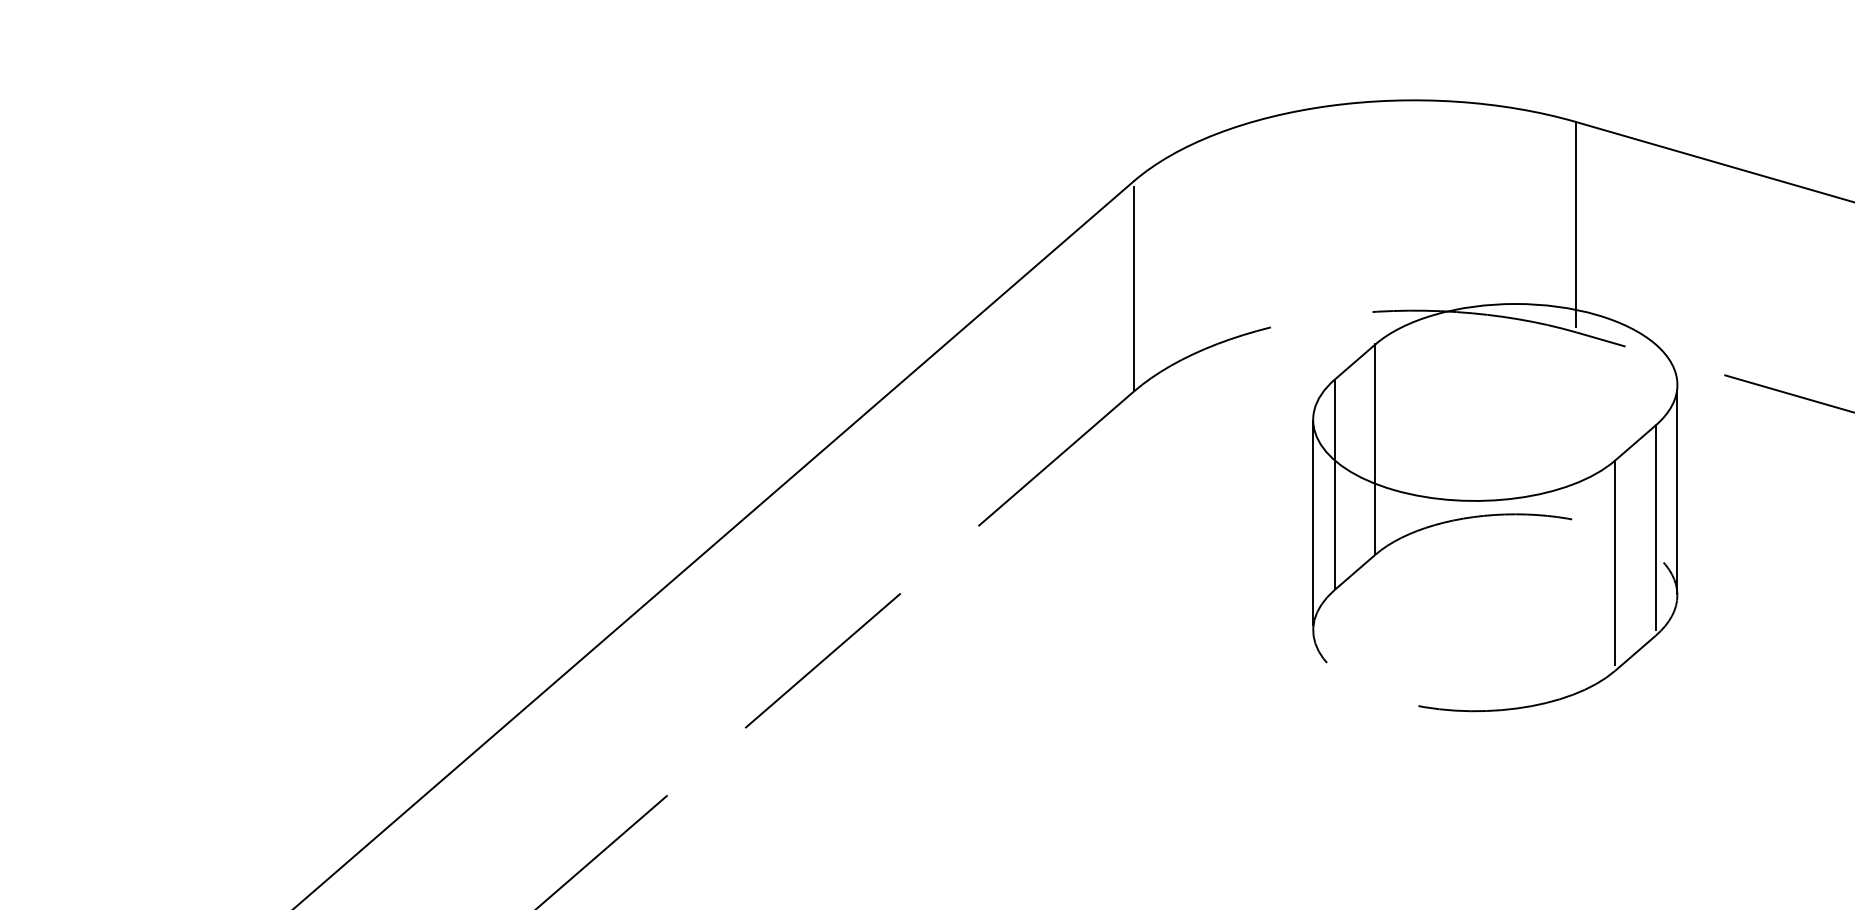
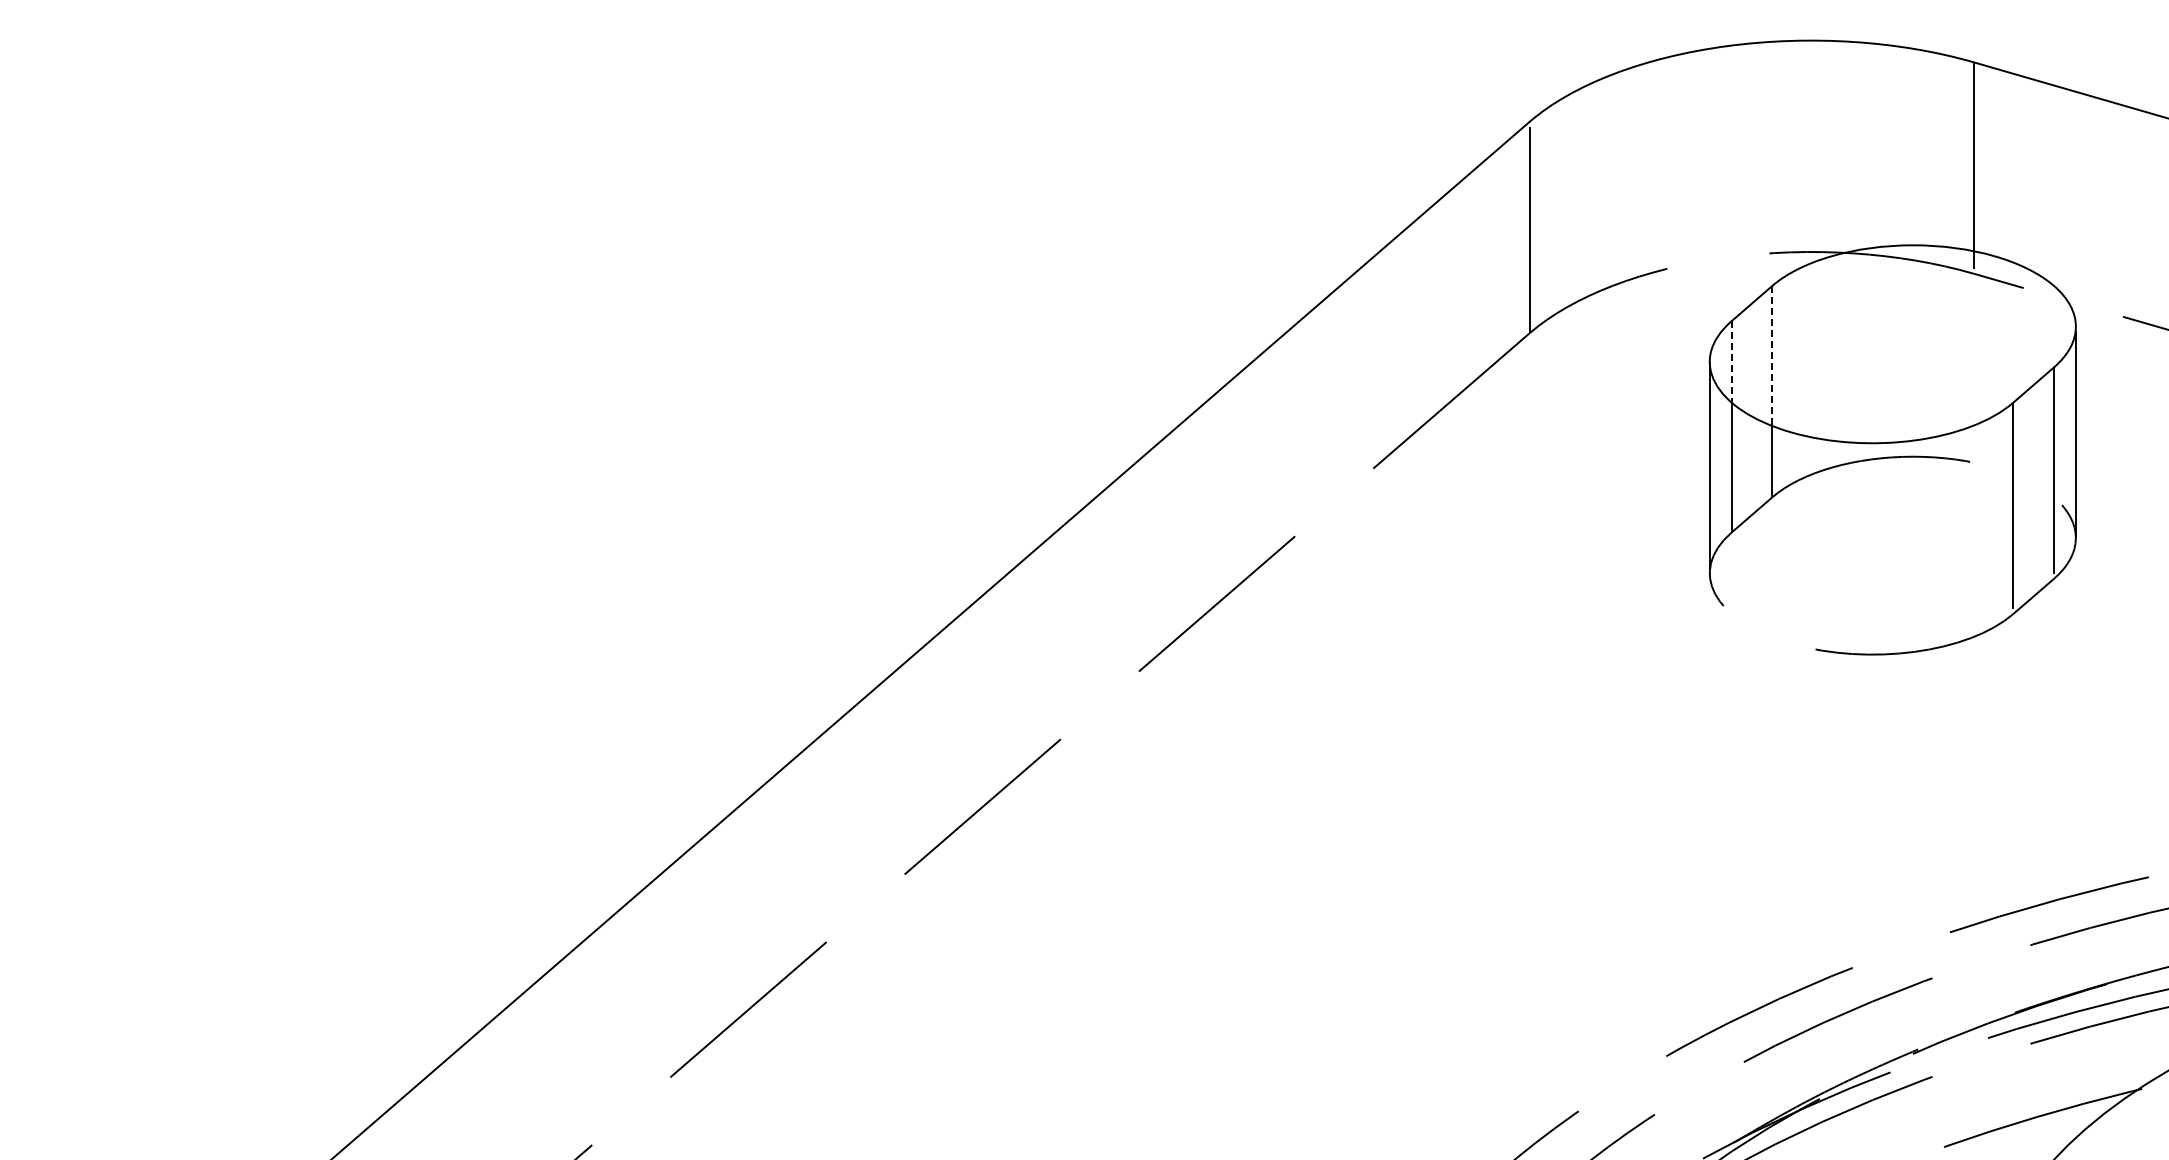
line: (1375, 414) -> (1772, 356), solid -> dashed
line: (1334, 419) -> (1731, 361), solid -> dashed

